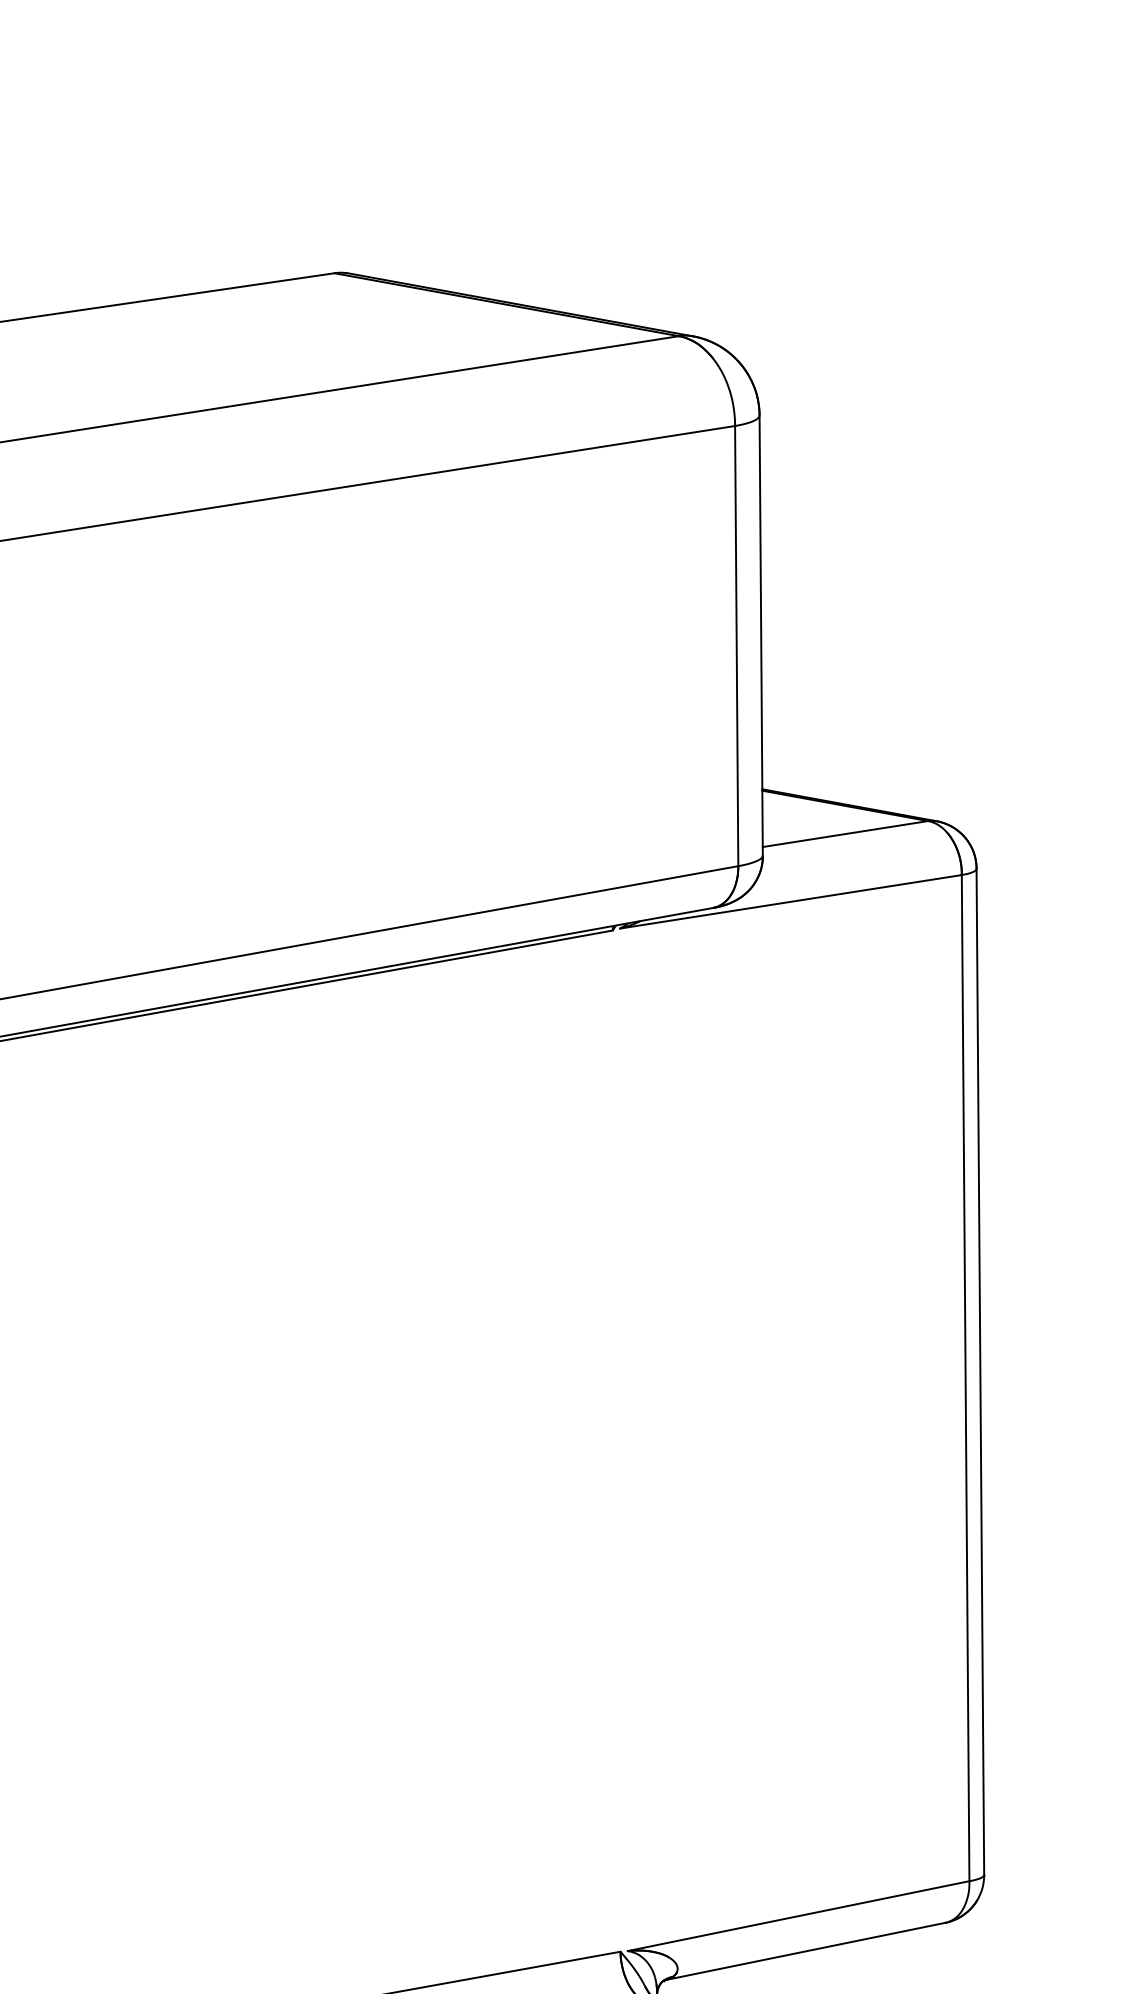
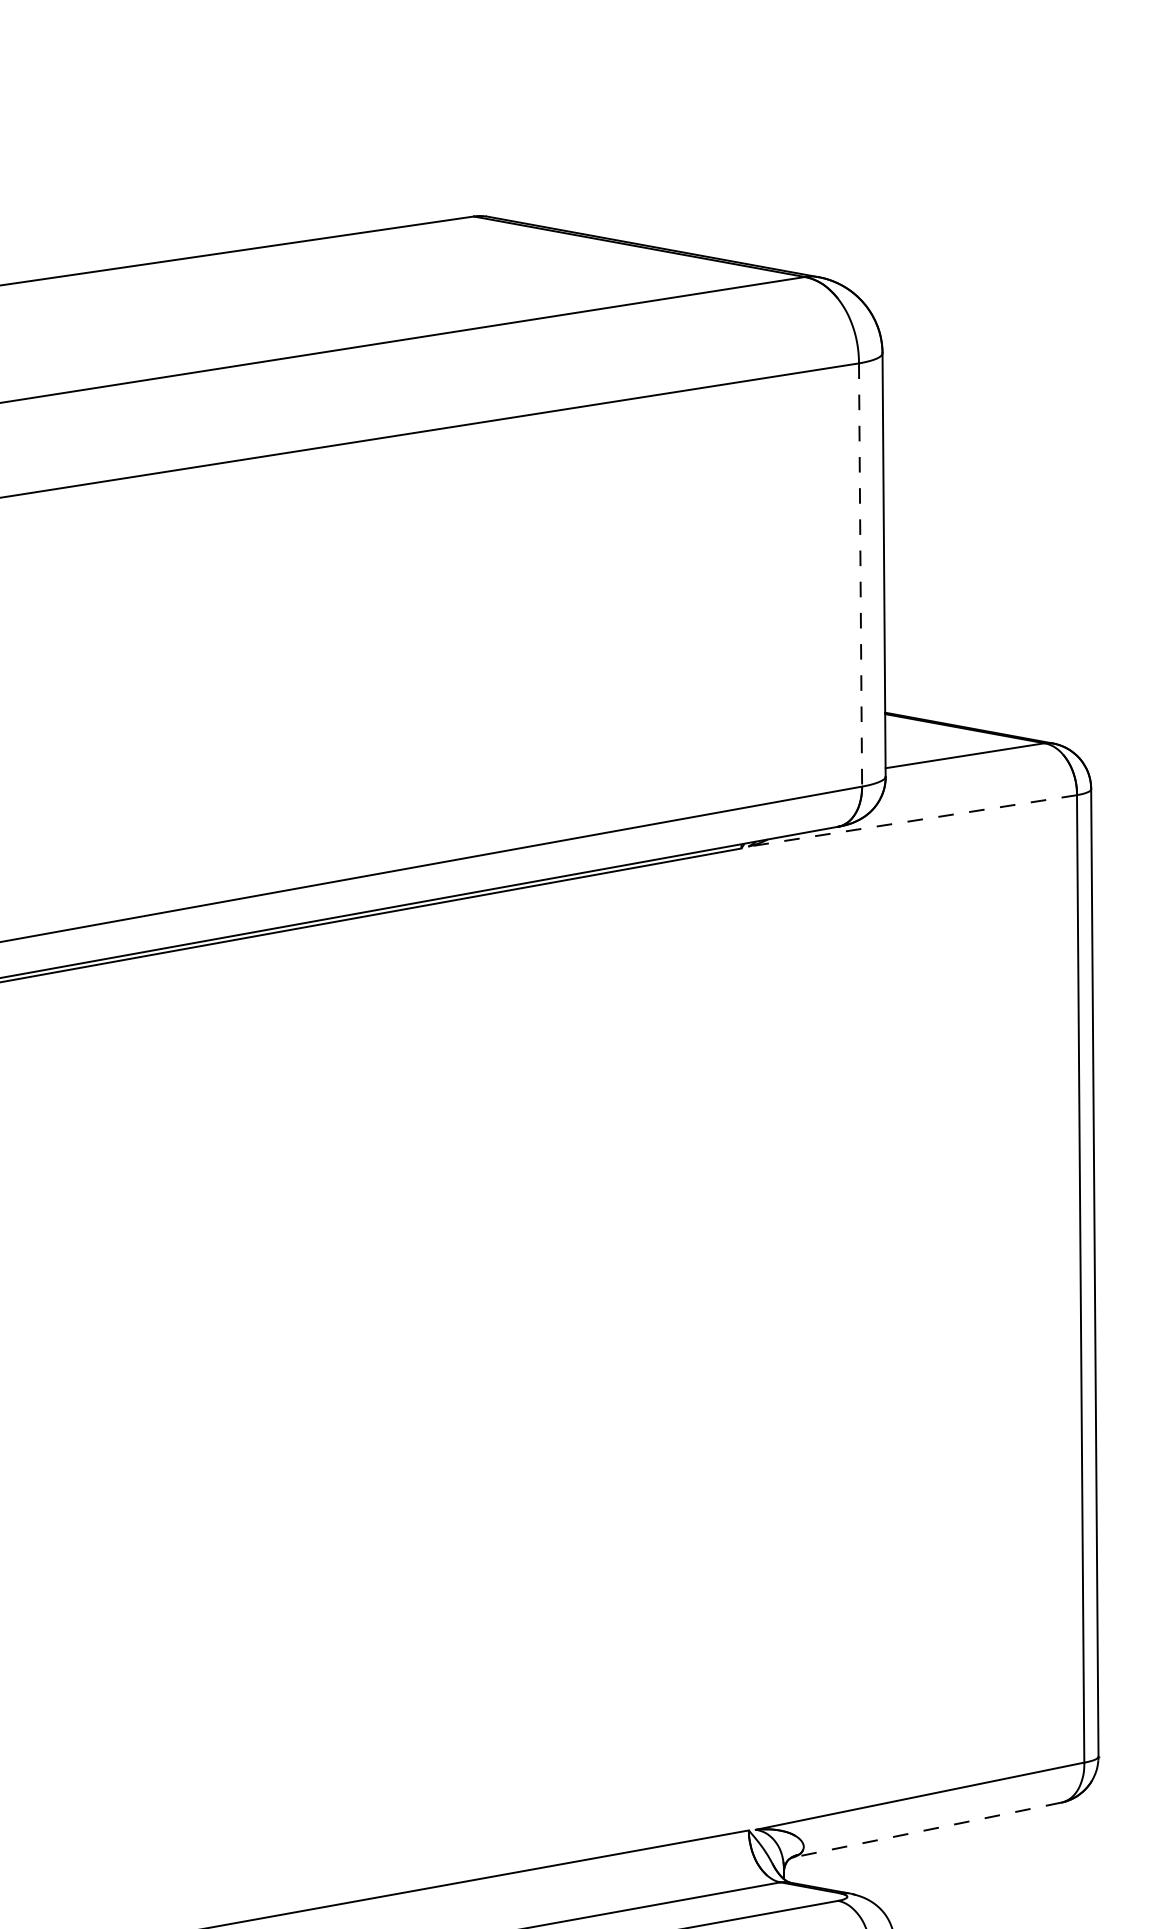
line: (736, 646) -> (860, 575), solid -> dashed
line: (790, 902) -> (912, 821), solid -> dashed
line: (805, 1951) -> (926, 1830), solid -> dashed

